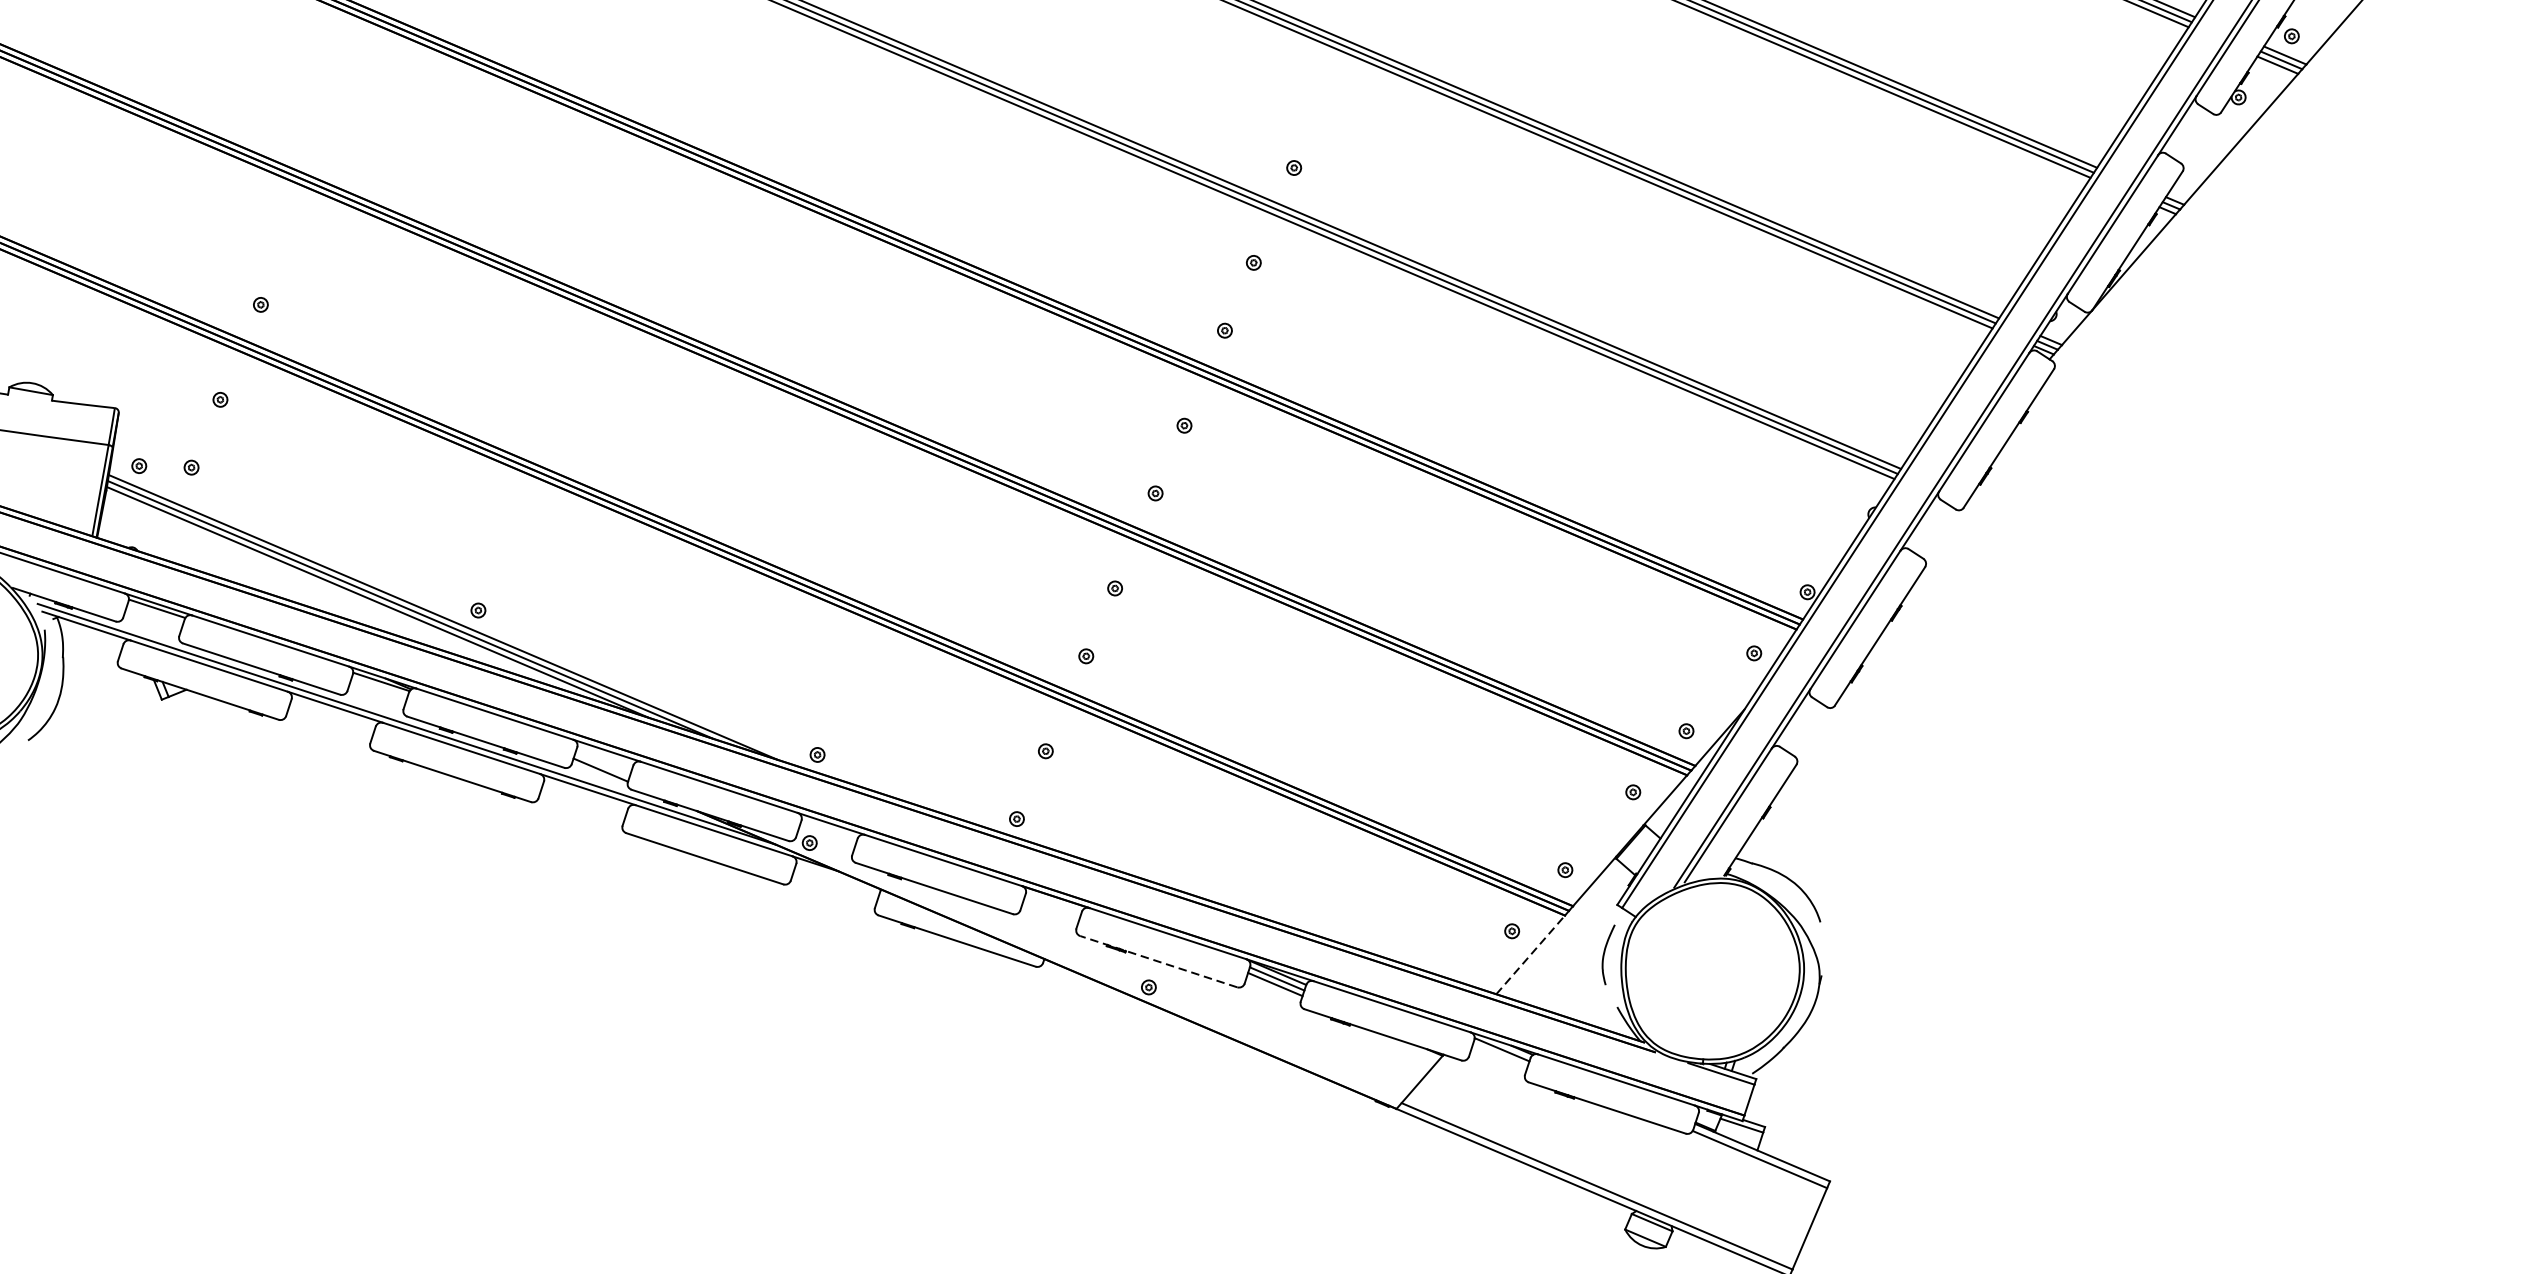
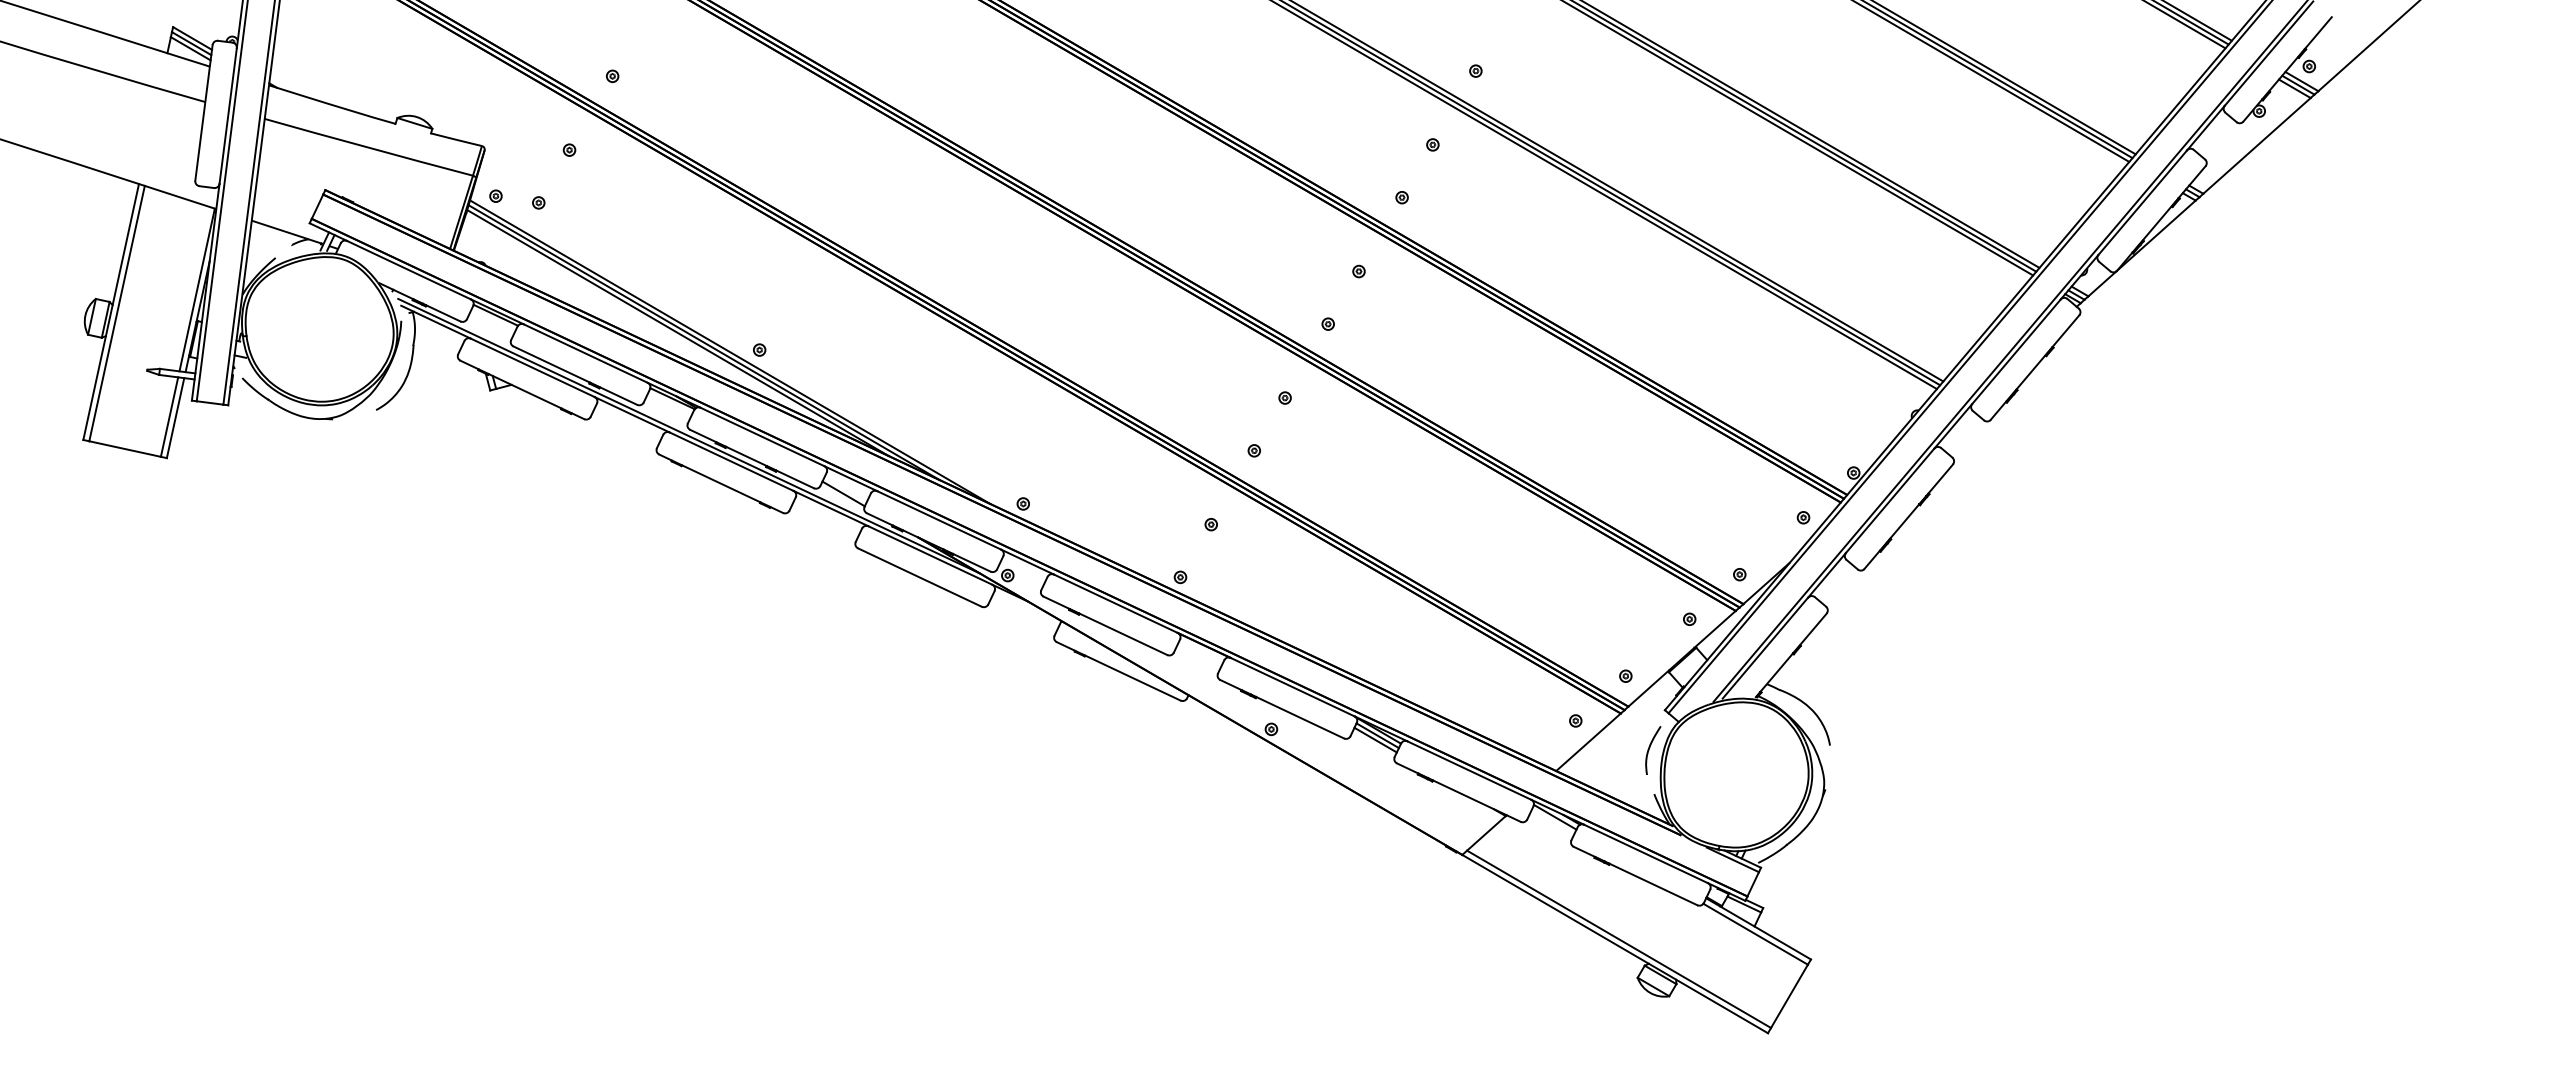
line: (1530, 953) -> (1588, 741), dashed -> solid
line: (1157, 962) -> (1281, 709), dashed -> solid

